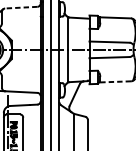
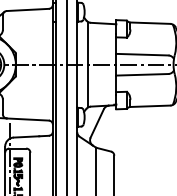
line: (21, 7) -> (27, 9), dashed -> solid
line: (115, 82) -> (150, 106), dashed -> solid

